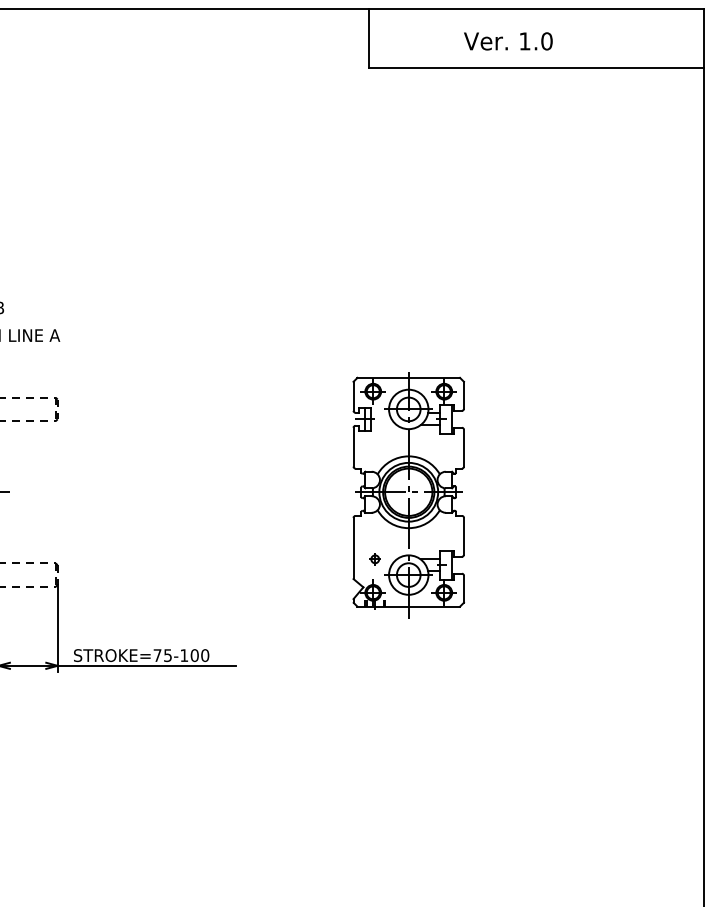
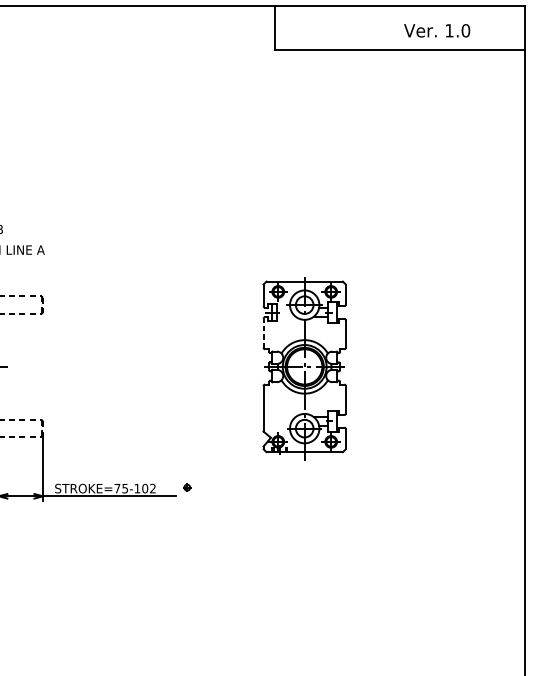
text: (508, 41) -> (437, 30), moved
line: (353, 446) -> (263, 332), solid -> dashed
part: (374, 559) -> (186, 487), moved
text: (205, 655) -> (153, 488), STROKE=75-100 -> STROKE=75-102

